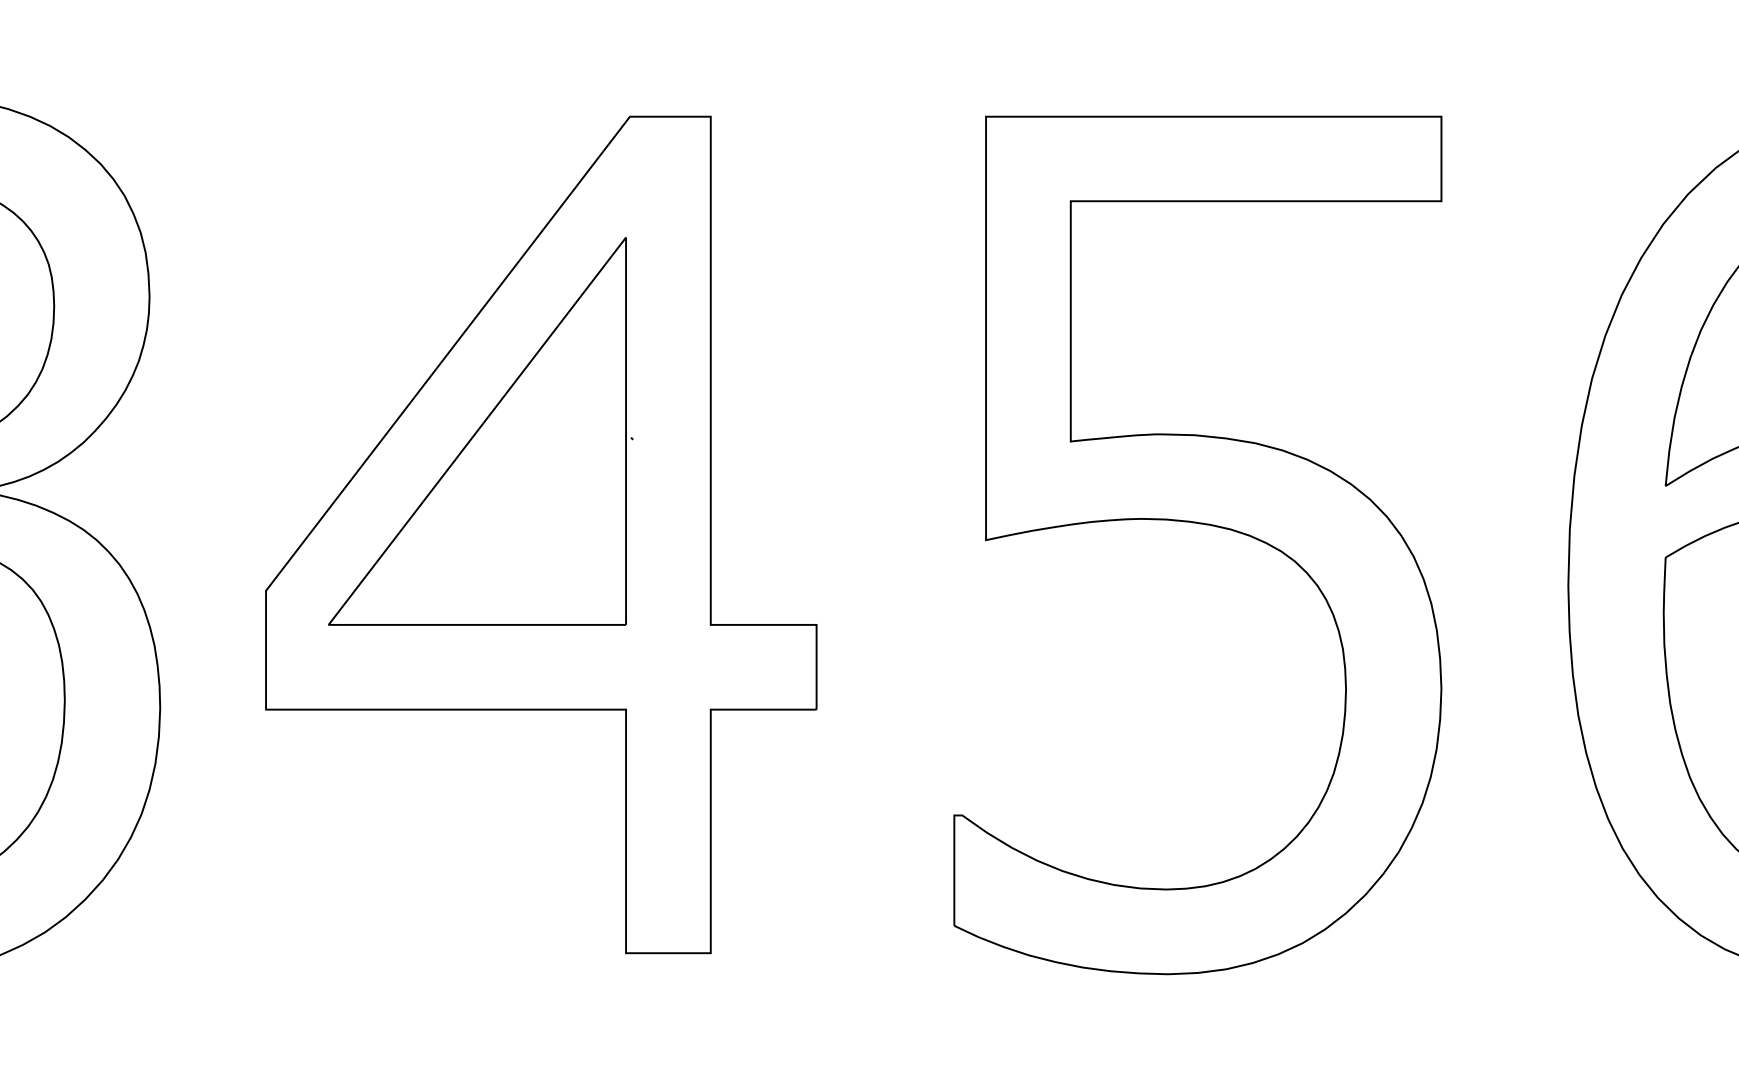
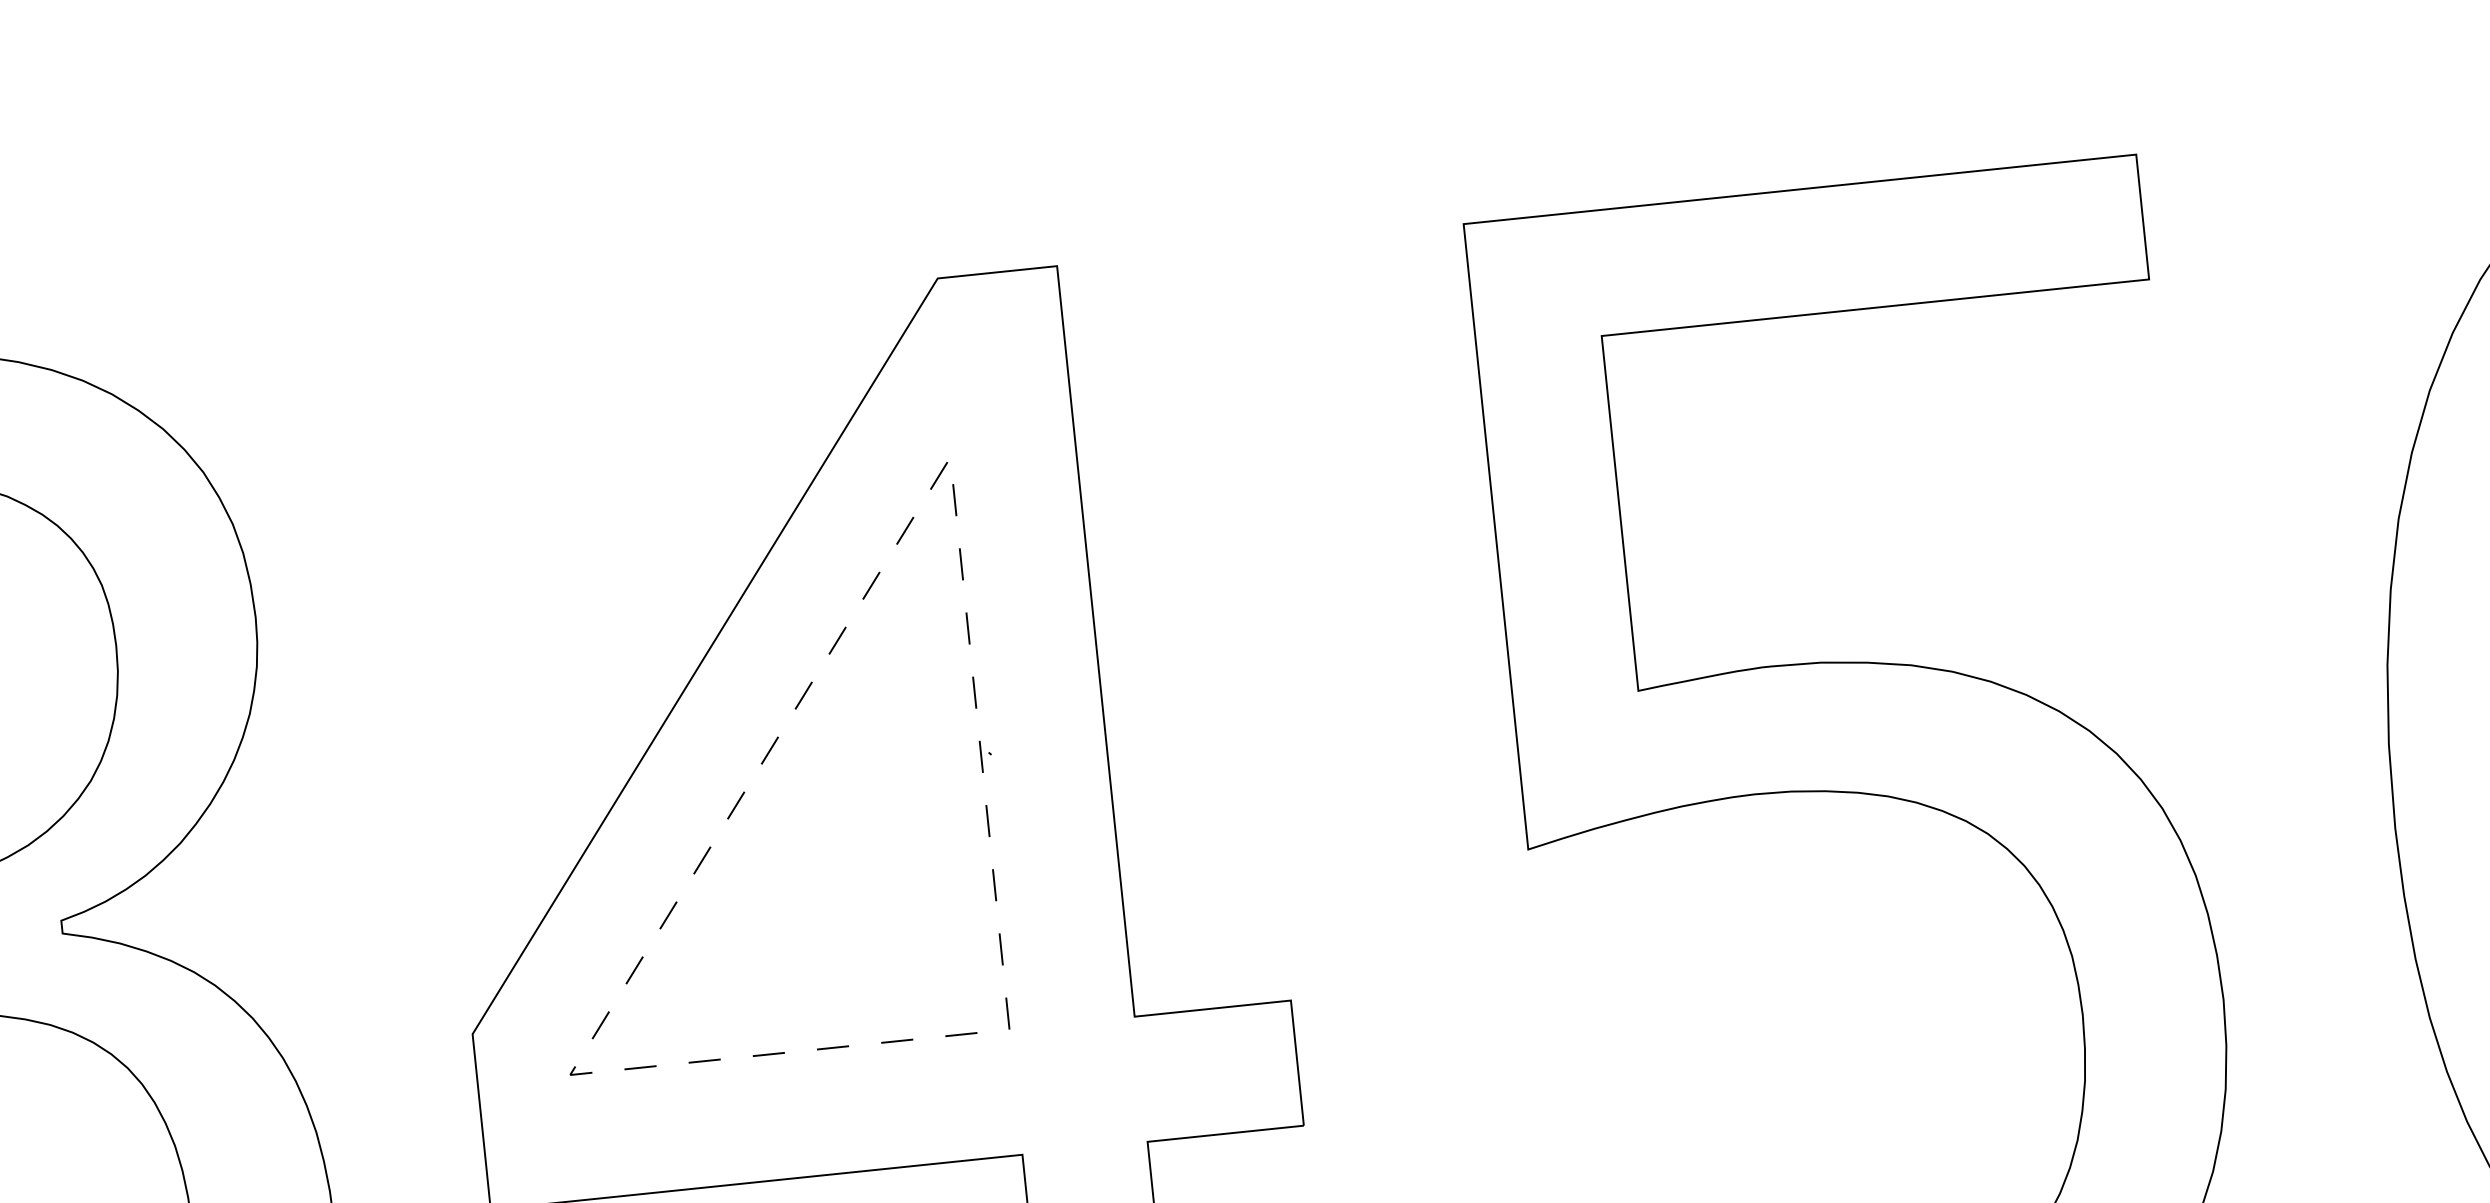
line: (504, 395) -> (794, 709), solid -> dashed

